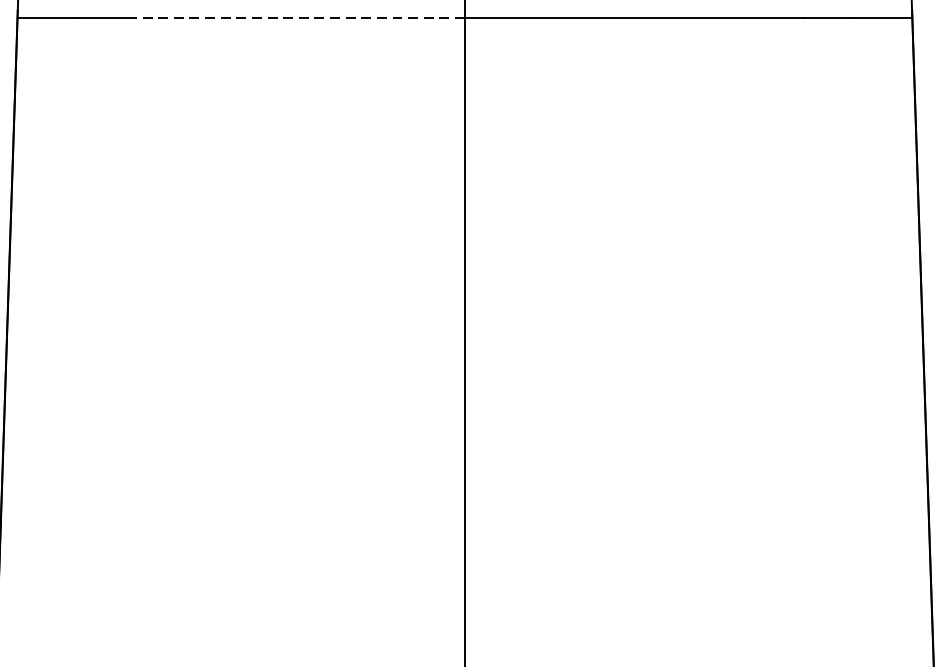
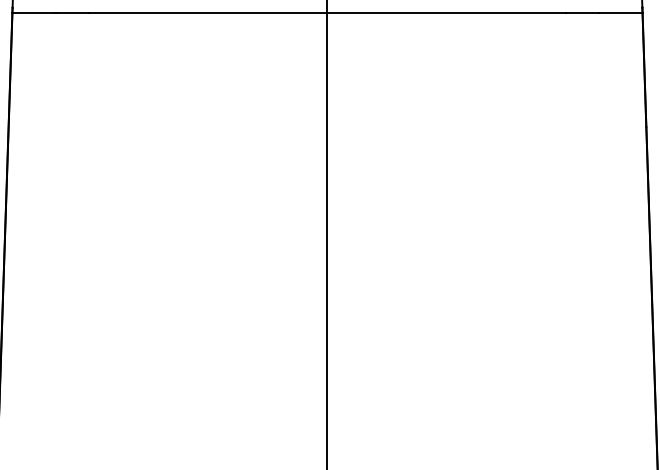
line: (294, 17) -> (207, 12), dashed -> solid

